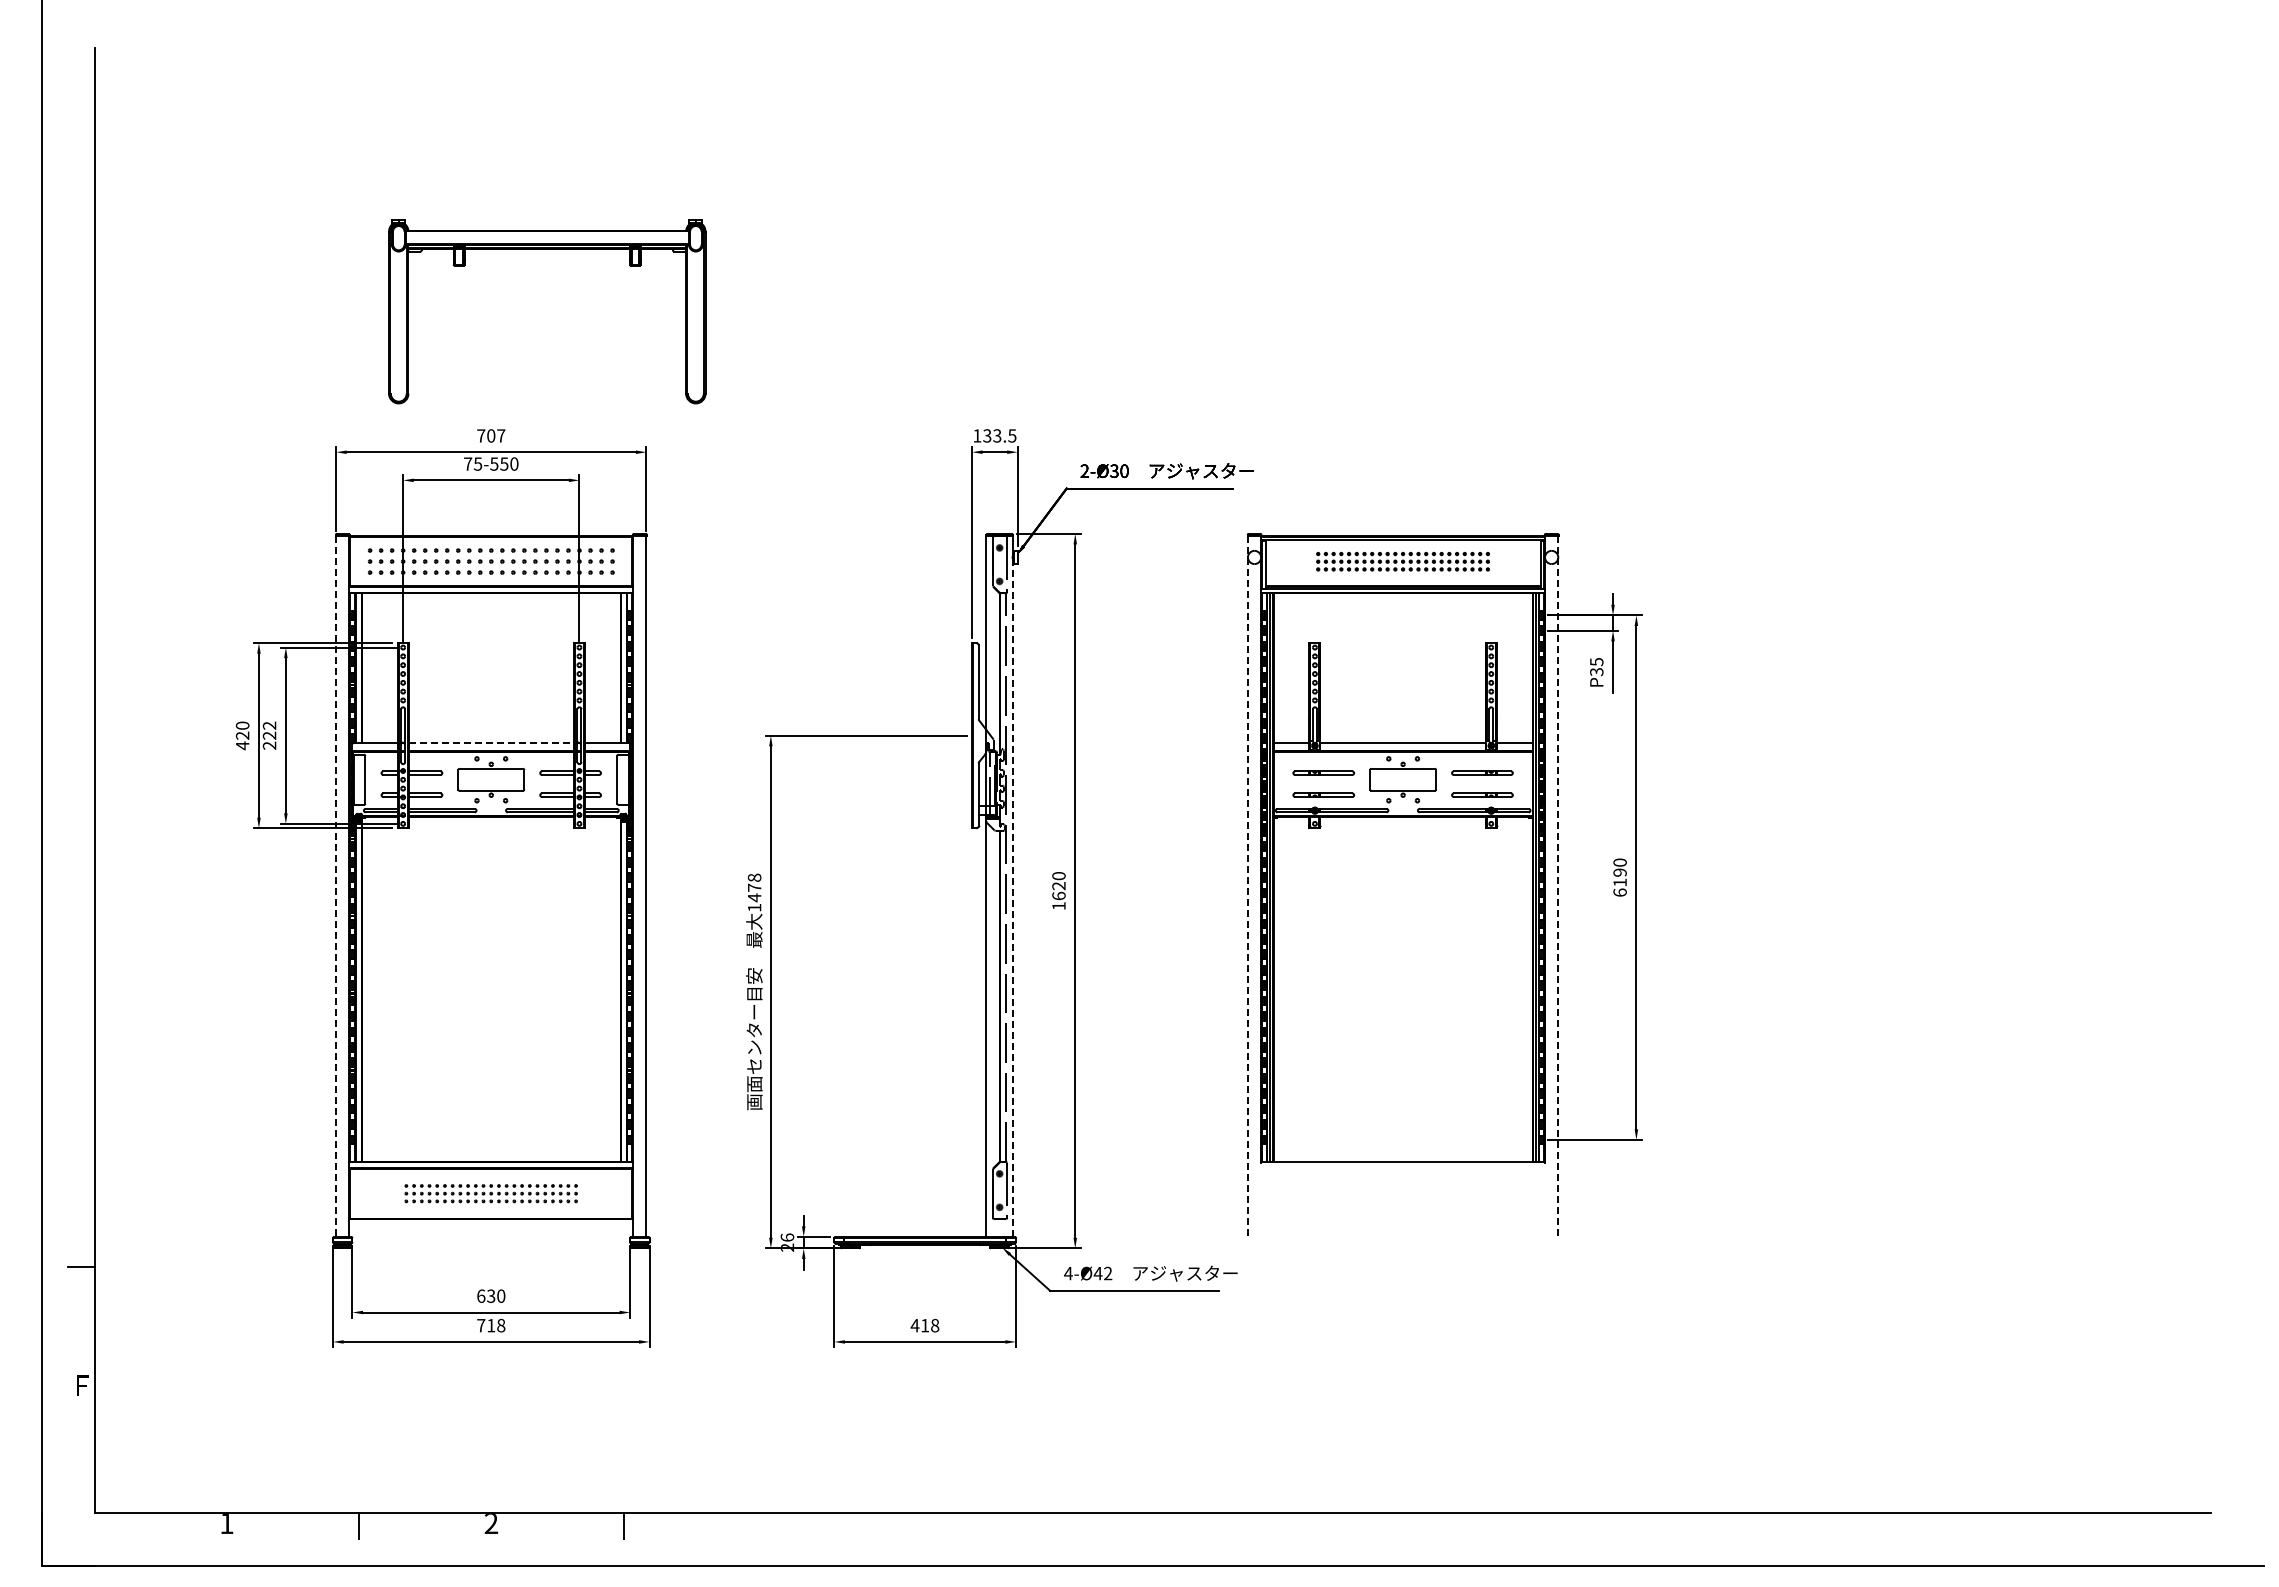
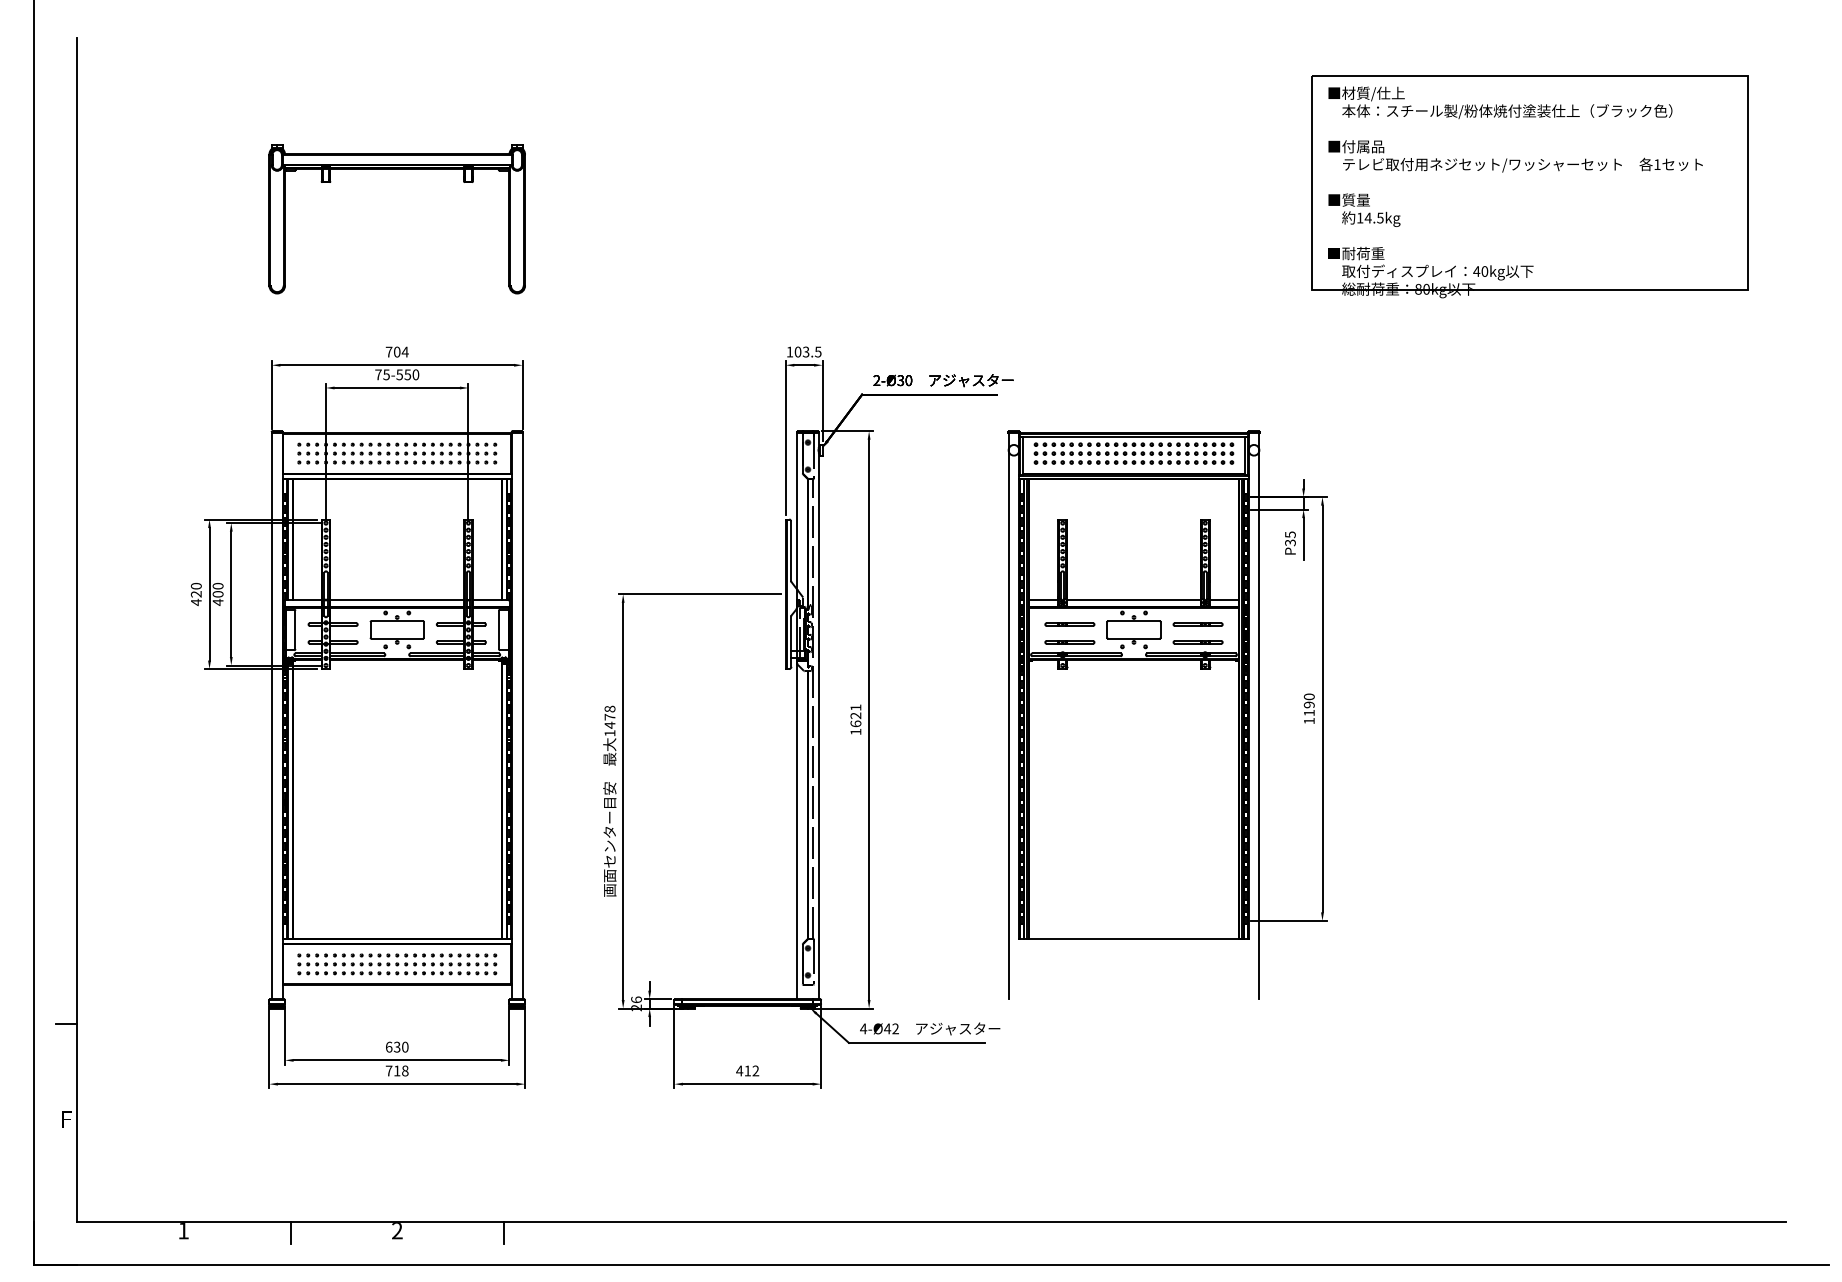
part: (1892, 231) -> (1529, 186), added
part: (547, 249) -> (397, 169), moved
text: (500, 435) -> (404, 351), 707 -> 704
text: (987, 435) -> (798, 351), 133.5 -> 103.5
part: (1402, 561) -> (1133, 453), size x1.43
text: (269, 735) -> (218, 594), 222 -> 400
line: (491, 743) -> (397, 600), dashed -> solid
text: (1058, 876) -> (855, 708), 1620 -> 1621
line: (336, 886) -> (272, 716), dashed -> solid
line: (1247, 886) -> (1008, 716), dashed -> solid
line: (1558, 886) -> (1259, 716), dashed -> solid
text: (1619, 892) -> (1308, 720), 6190 -> 1190
line: (1012, 898) -> (818, 725), dashed -> solid
part: (490, 1193) -> (396, 964), size x1.43
text: (935, 1325) -> (756, 1070), 418 -> 412

